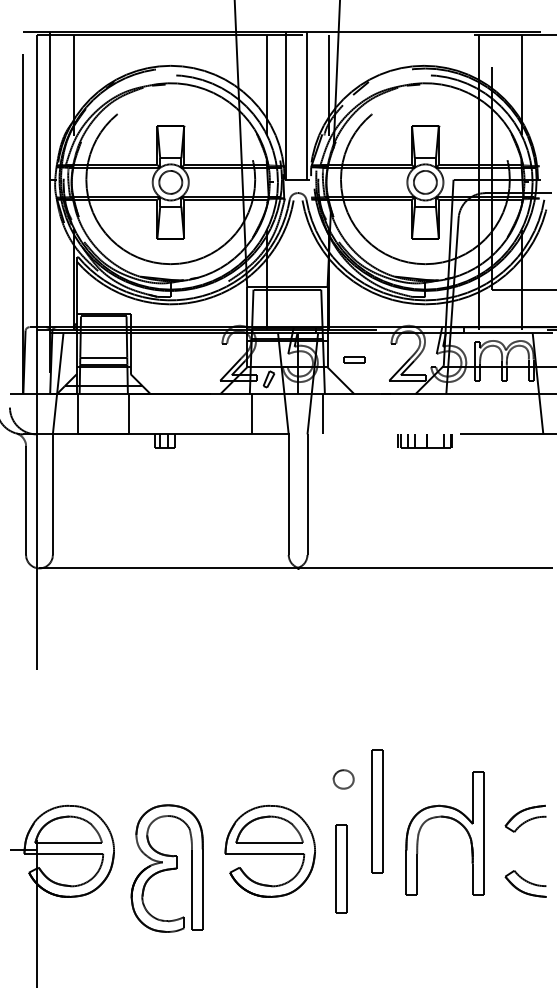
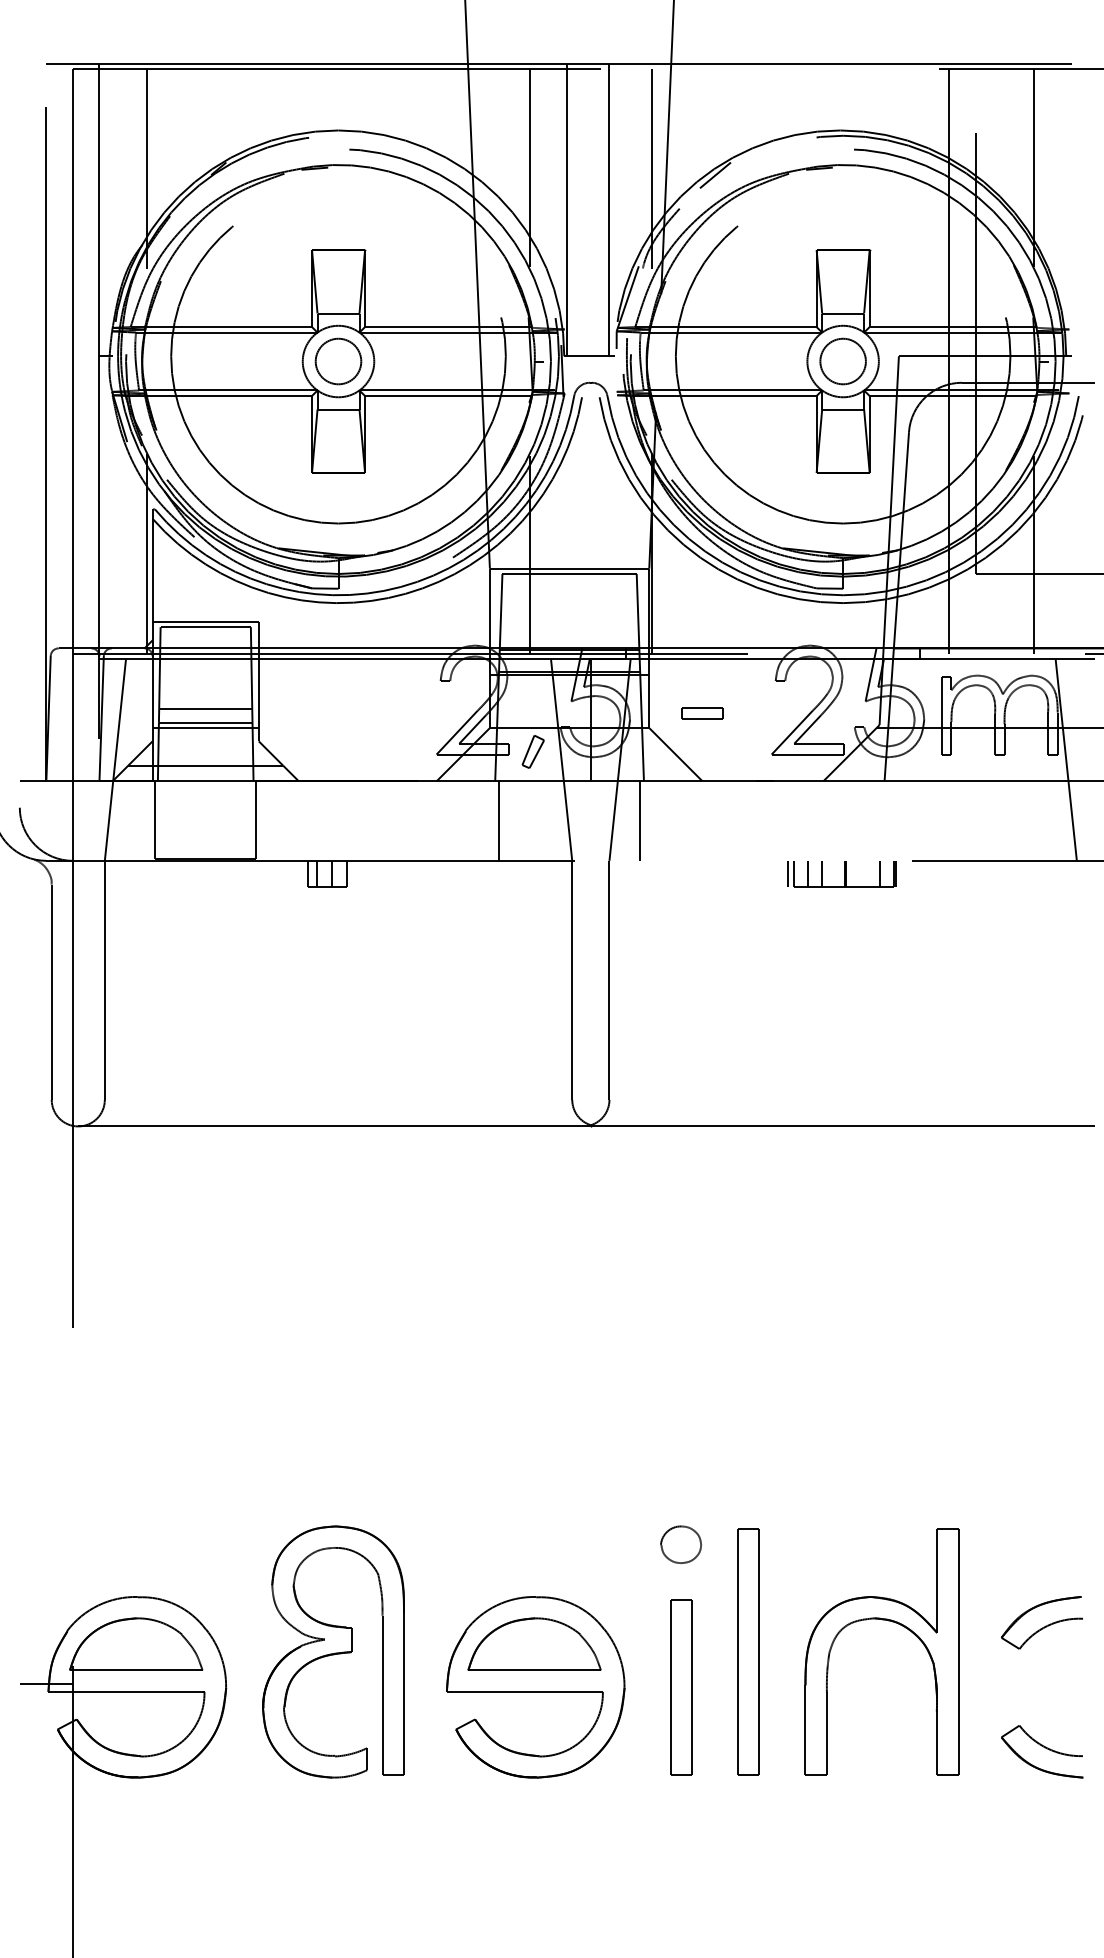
part: (377, 811) -> (748, 1651), moved
part: (166, 868) -> (332, 1651), moved
part: (341, 868) -> (680, 1685), moved

